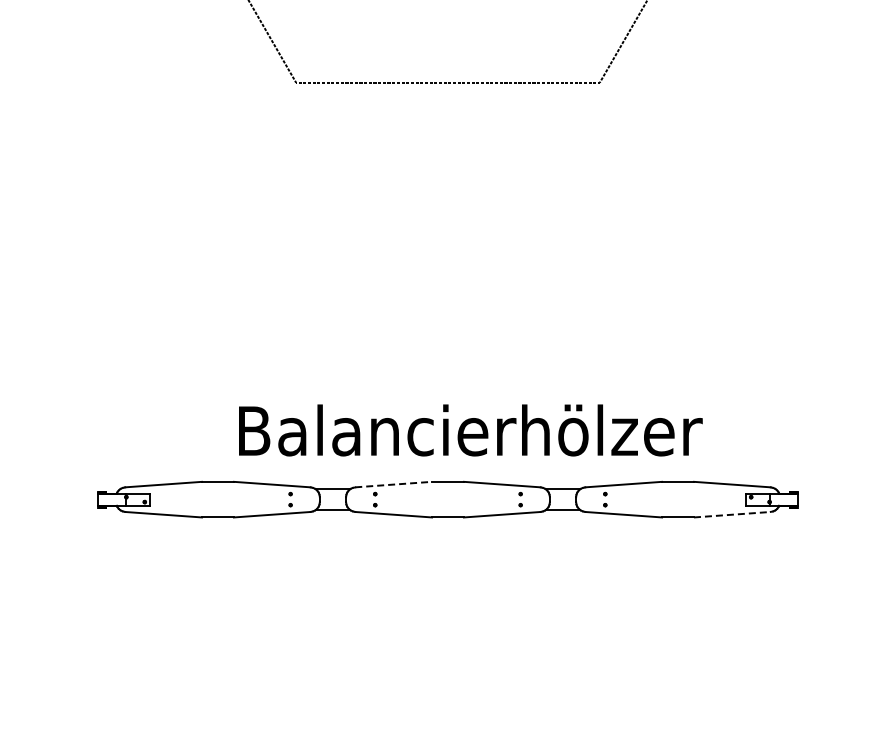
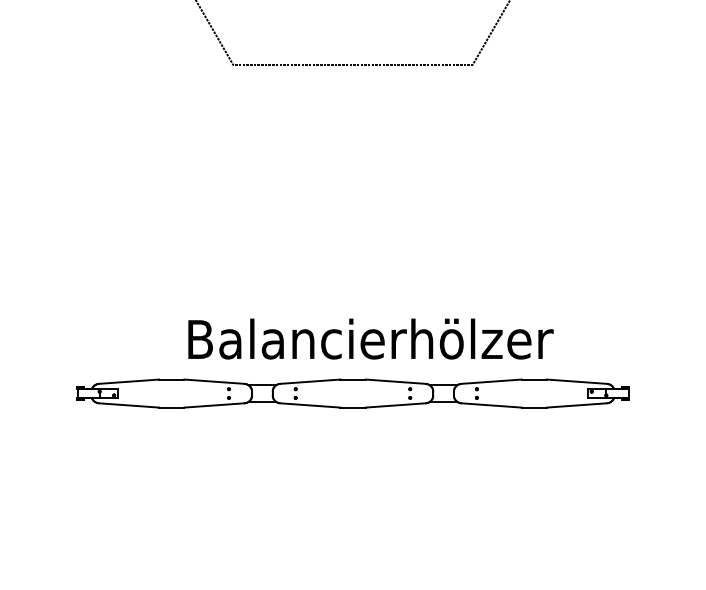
line: (393, 484) -> (310, 381), dashed -> solid
line: (732, 514) -> (577, 405), dashed -> solid

